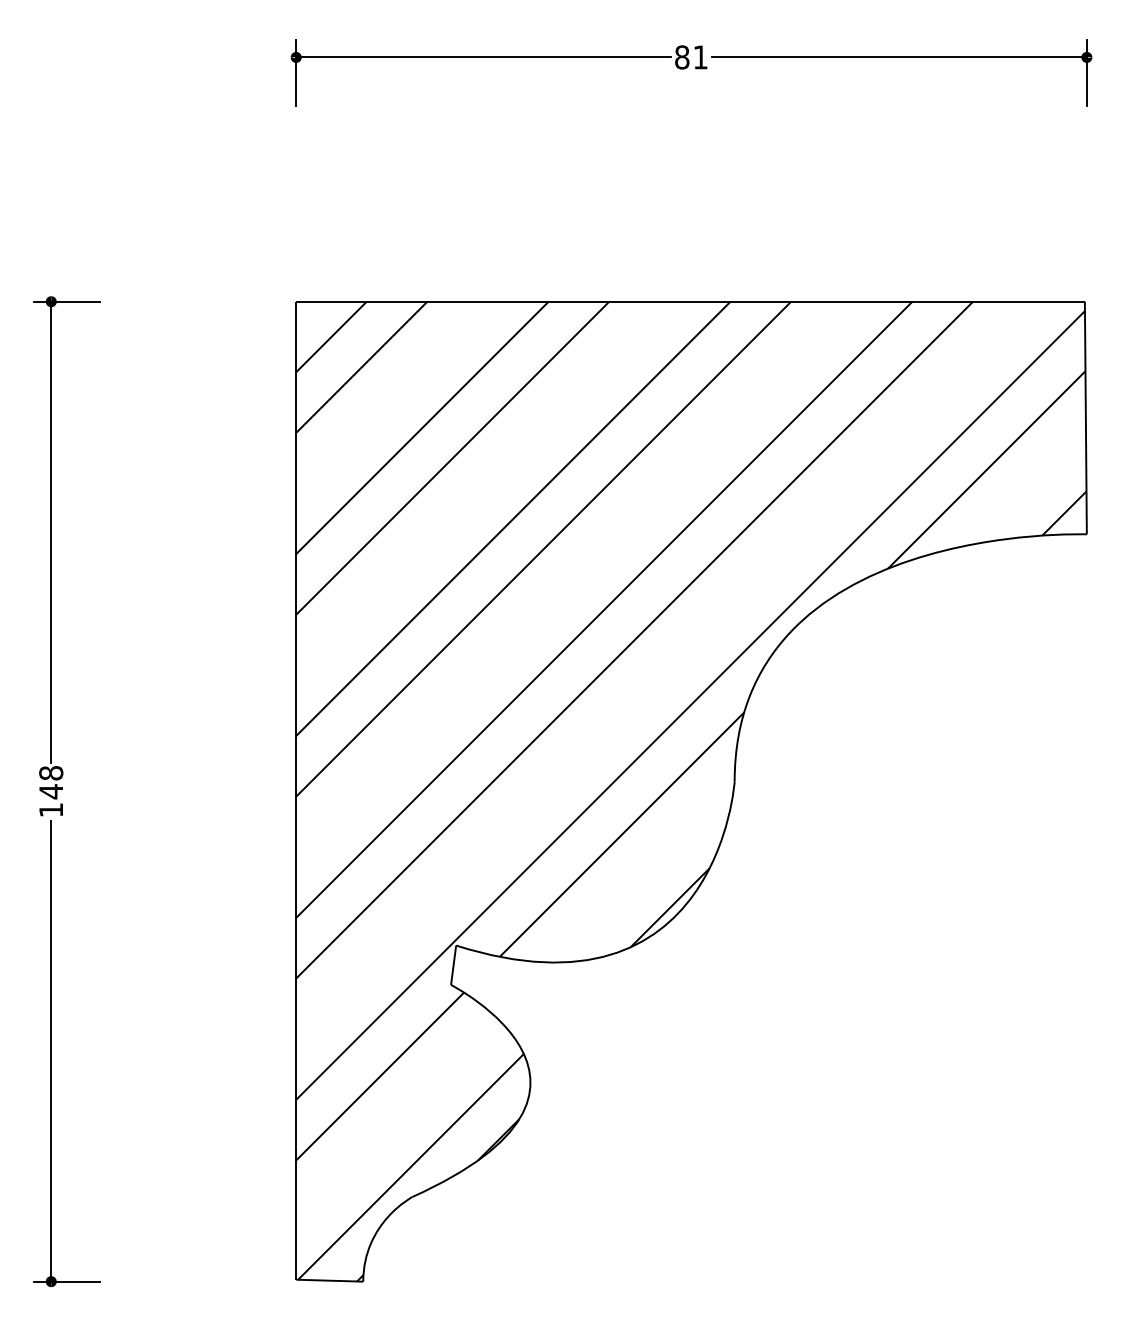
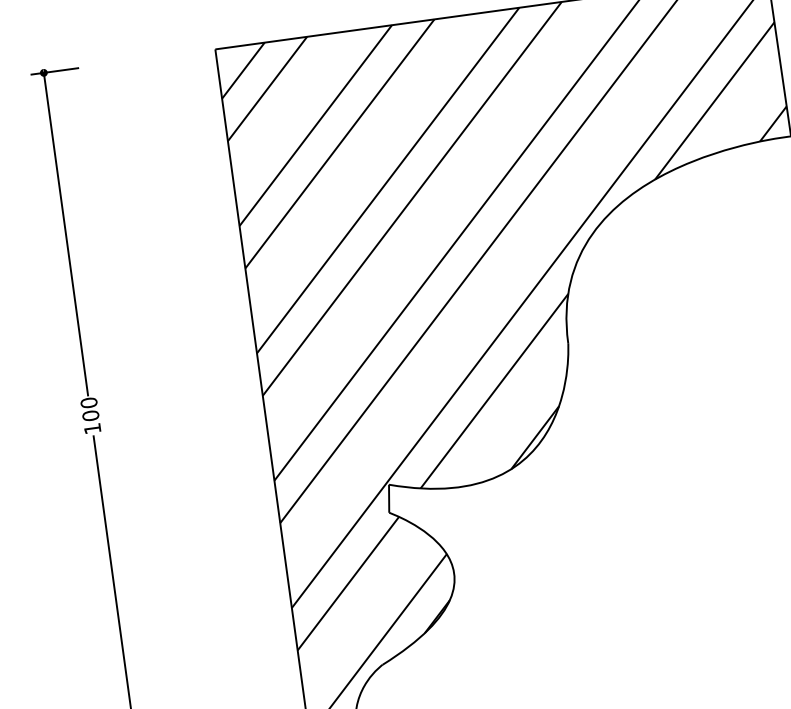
text: (51, 782) -> (90, 409), 148 -> 100

